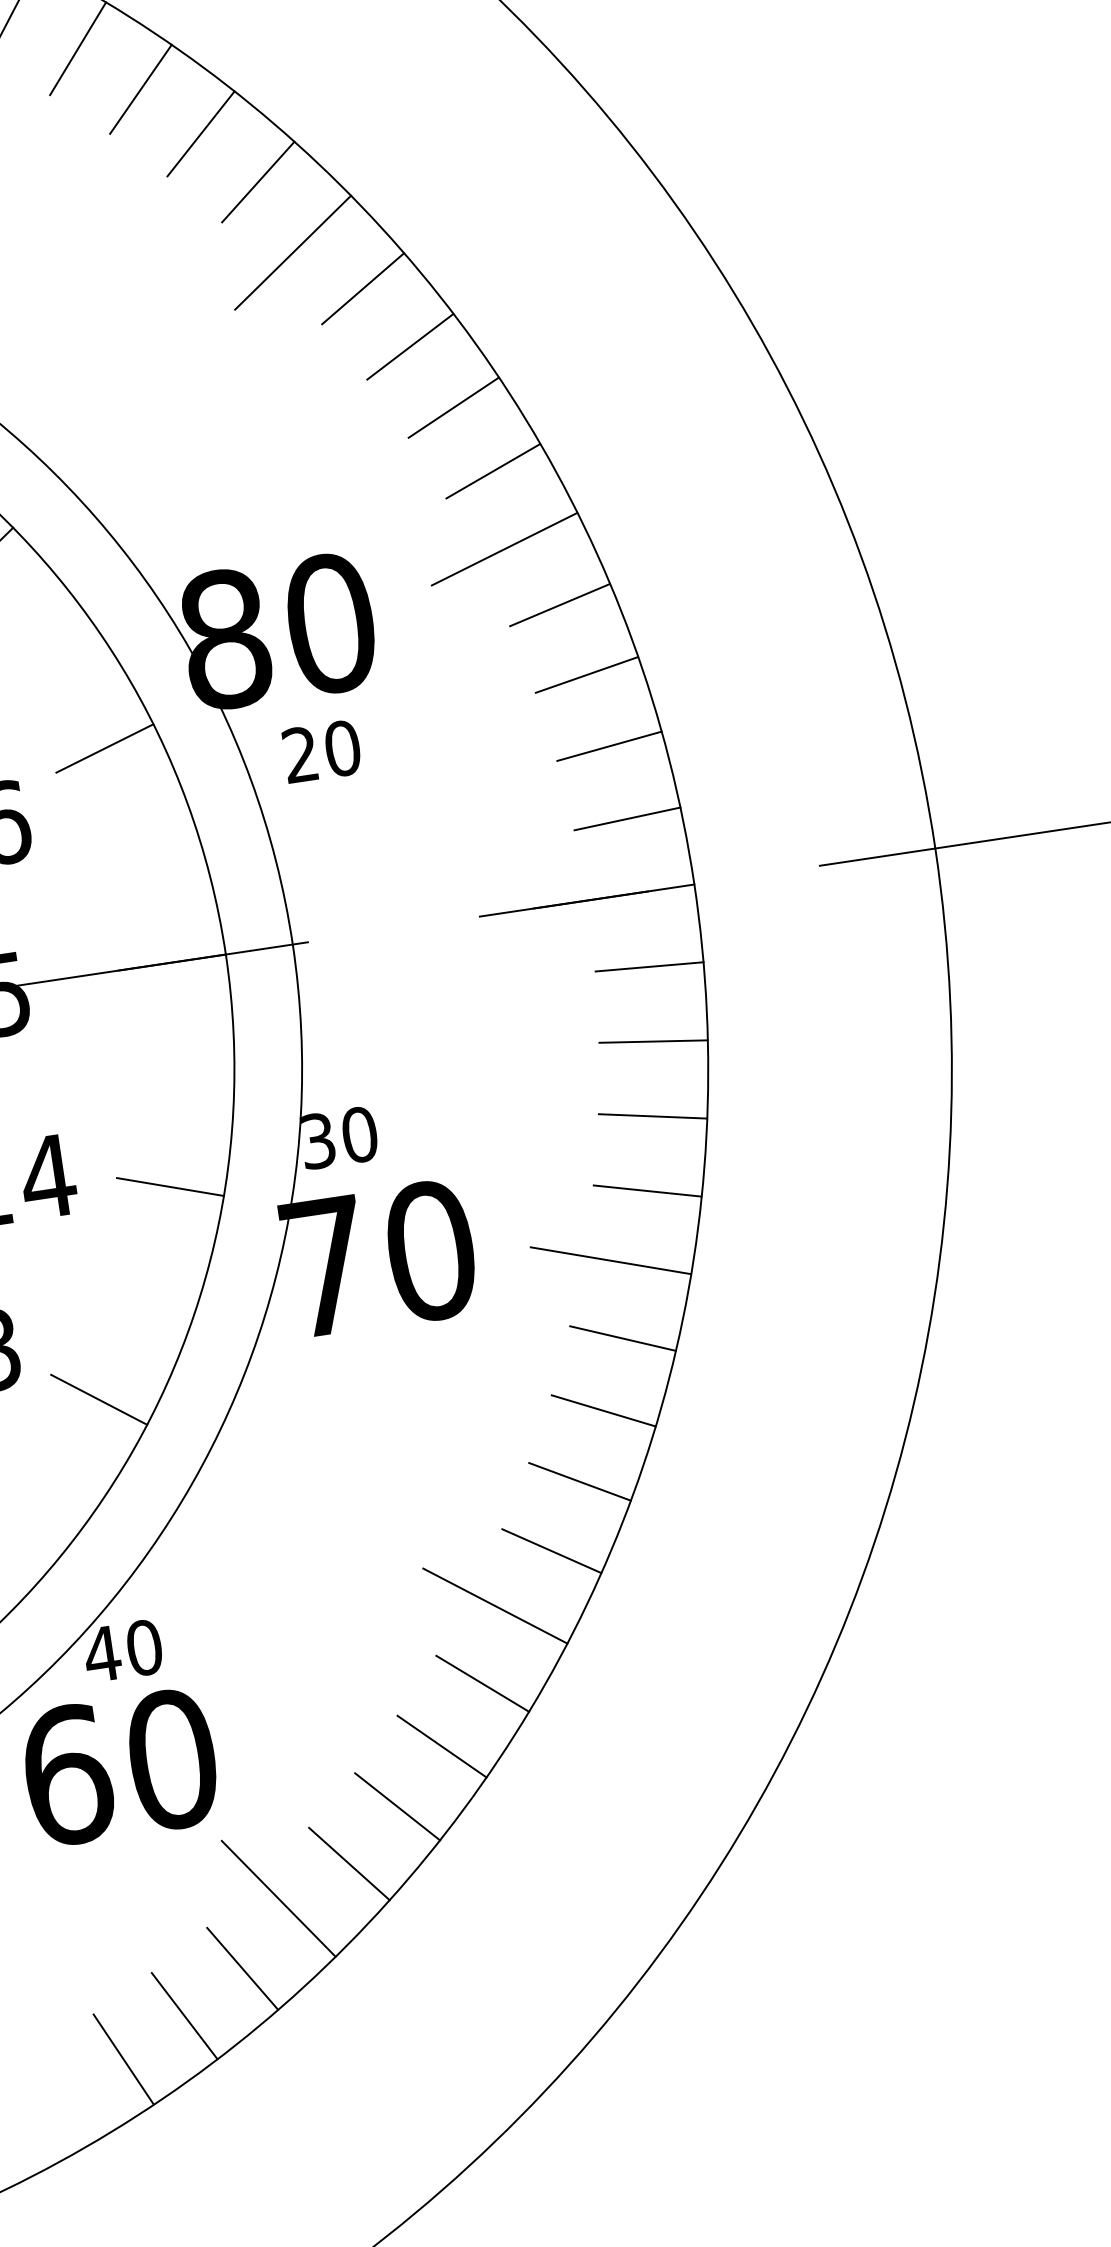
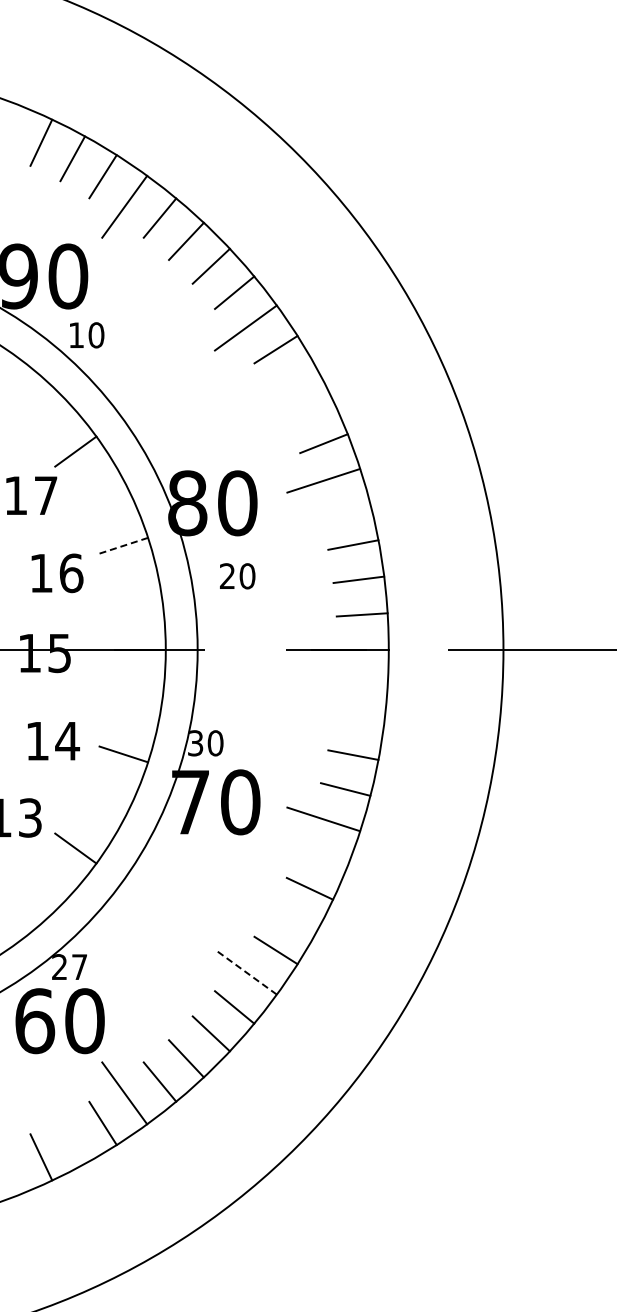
line: (409, 345) -> (293, 379), removed
line: (452, 408) -> (309, 411), removed
line: (559, 604) -> (345, 510), removed
line: (104, 748) -> (123, 545), solid -> dashed
text: (321, 752) -> (237, 576), moved
line: (647, 965) -> (361, 684), removed
line: (652, 1041) -> (358, 720), removed
line: (622, 1338) -> (323, 856), removed
line: (578, 1480) -> (293, 919), removed
line: (494, 1604) -> (245, 971), solid -> dashed
text: (123, 1651) -> (69, 967), 40 -> 27
line: (184, 2016) -> (72, 1141), removed

